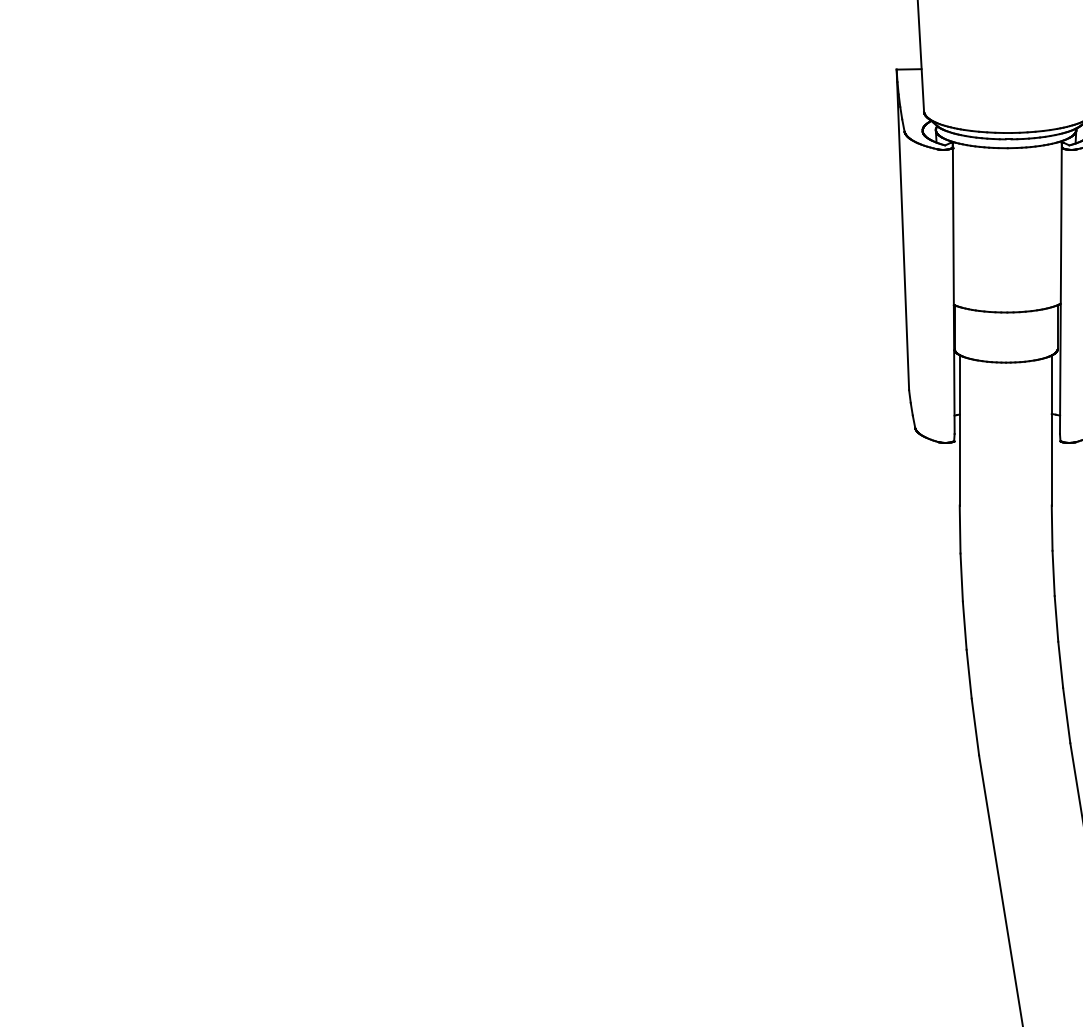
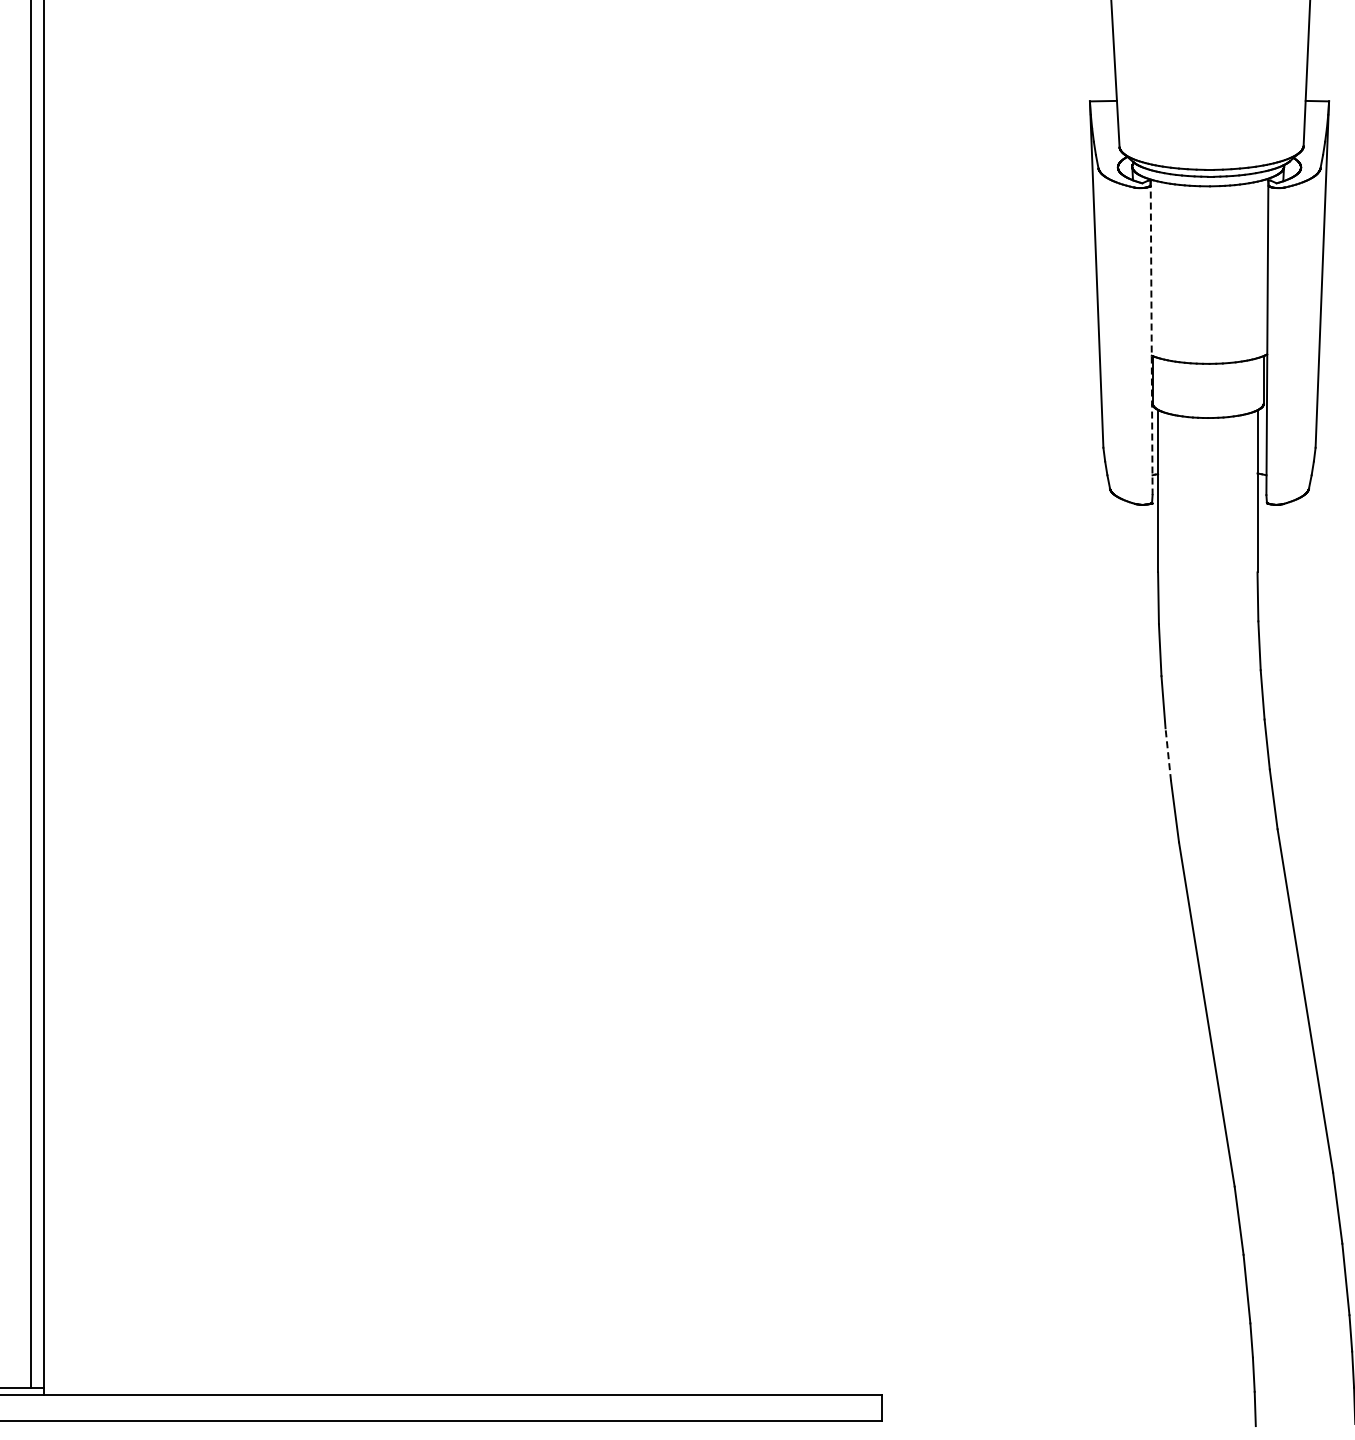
line: (953, 289) -> (1151, 338), solid -> dashed
line: (969, 674) -> (1168, 754), solid -> dashed

